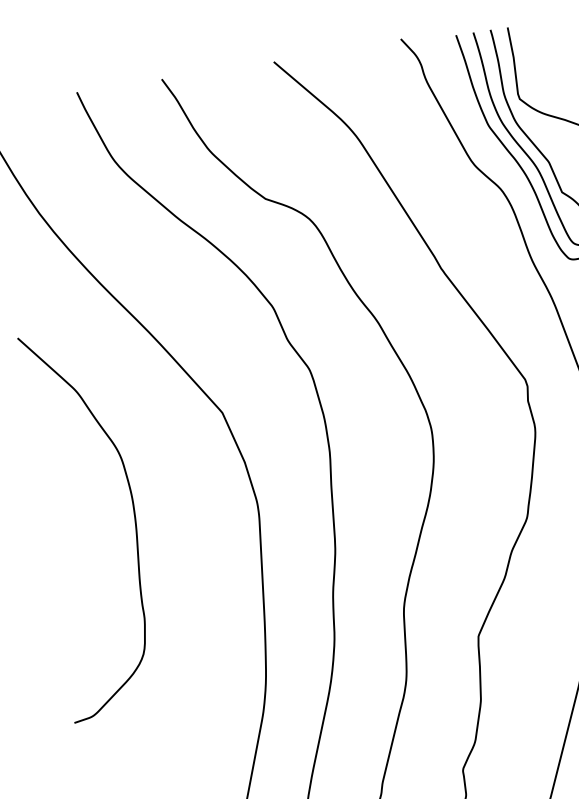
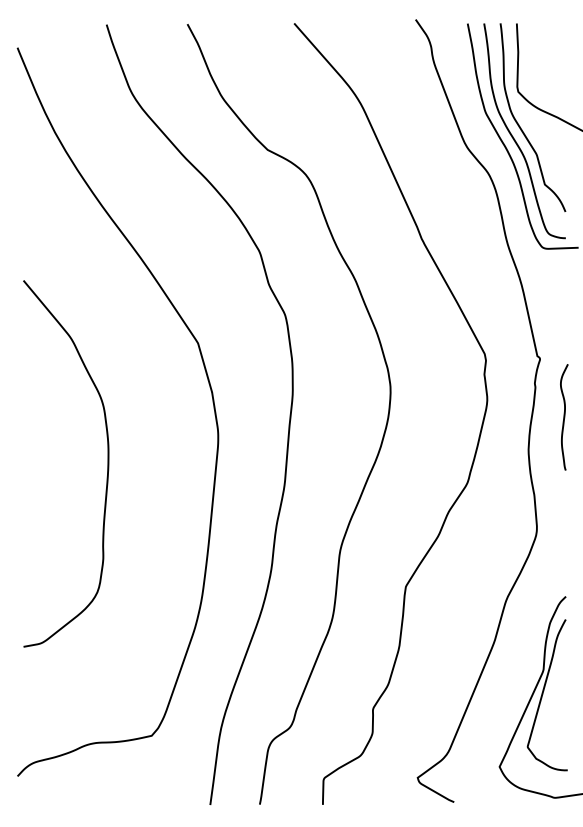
curve: (134, 517) -> (107, 463), moved

